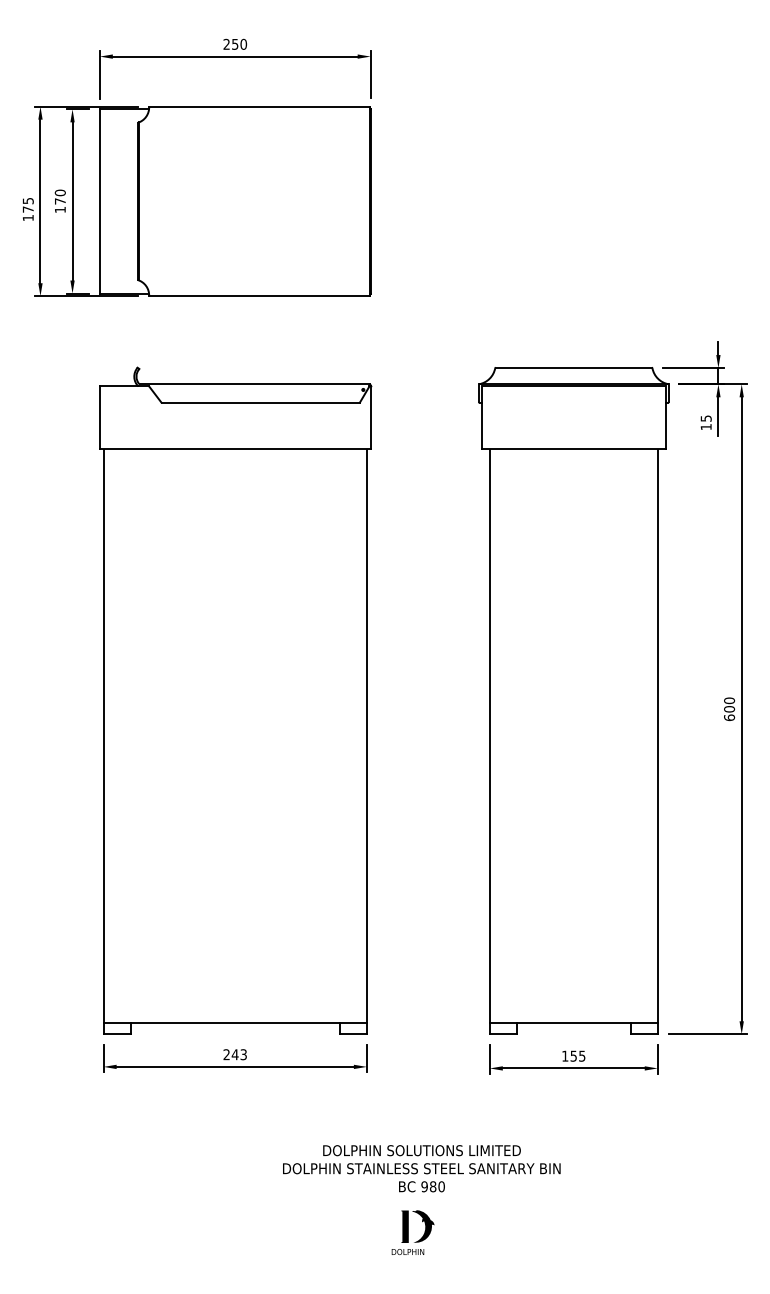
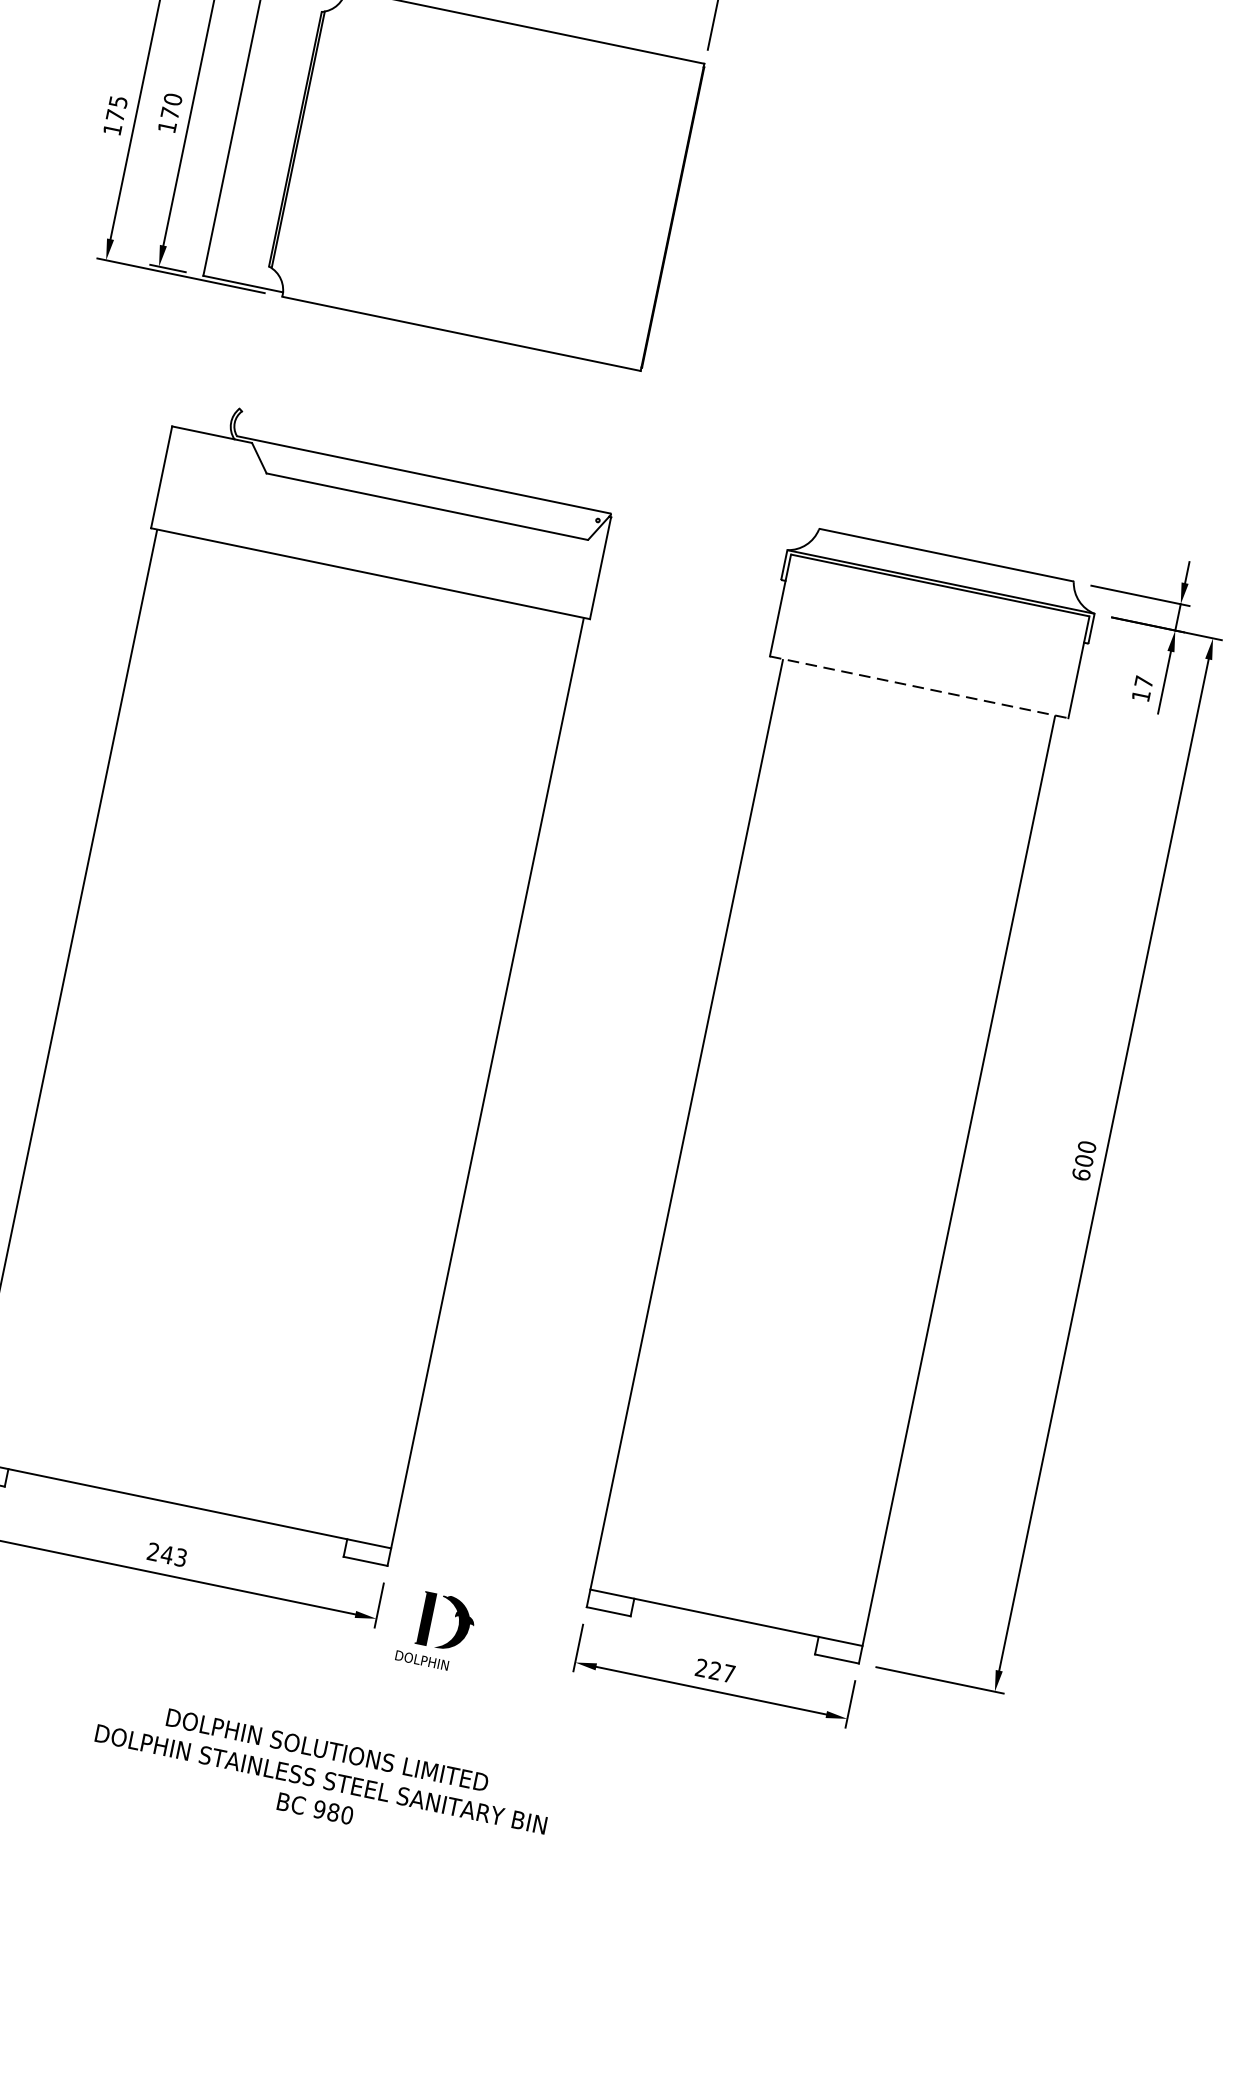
text: (706, 418) -> (1144, 681), 15 -> 17
line: (574, 449) -> (920, 687), solid -> dashed
text: (573, 1055) -> (715, 1669), 155 -> 227
text: (421, 1168) -> (320, 1778), moved
text: (412, 1232) -> (435, 1630), moved

